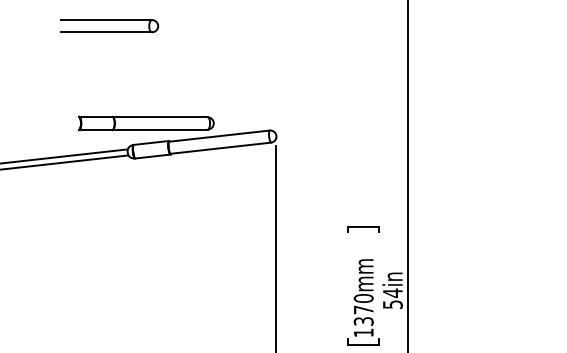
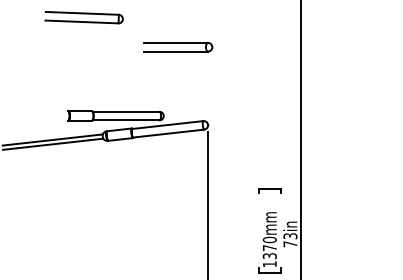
part: (110, 26) -> (178, 47), moved
text: (392, 297) -> (290, 239), 54in -> 73in

